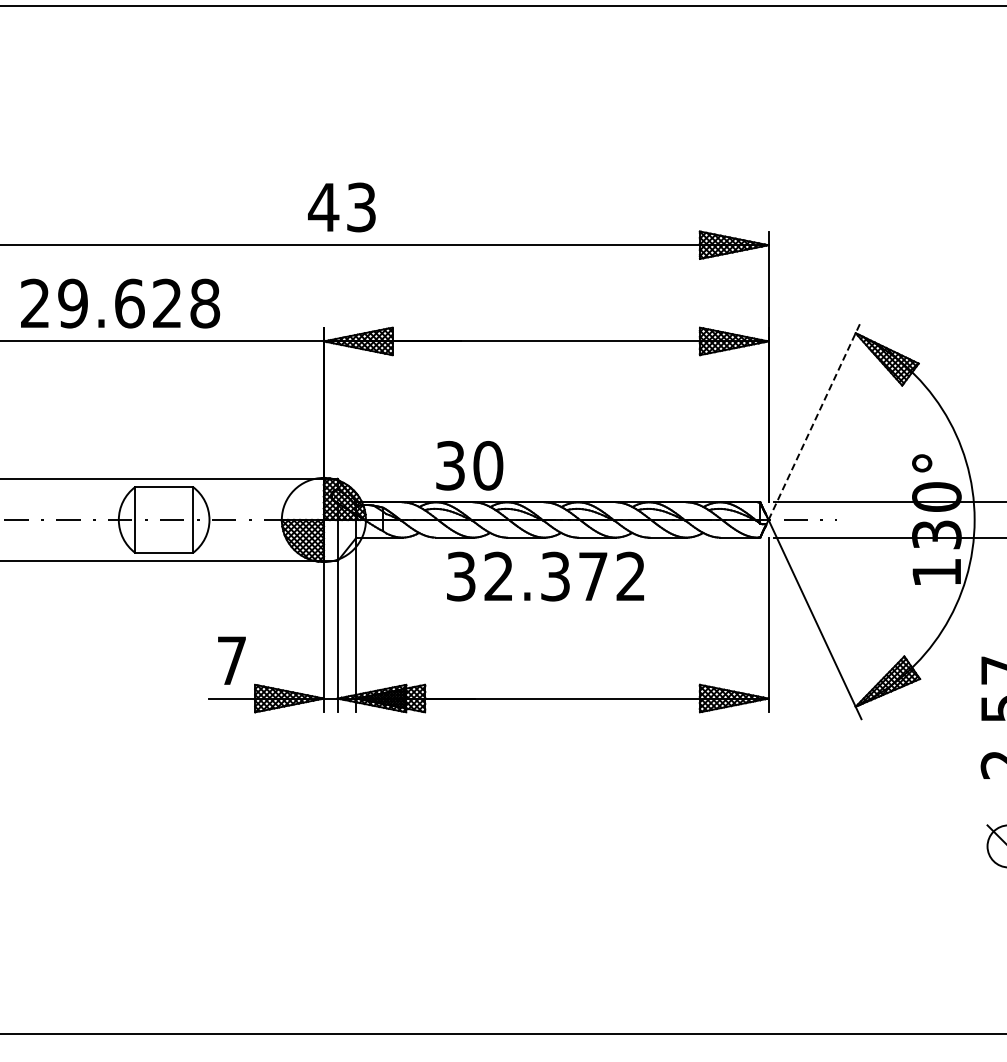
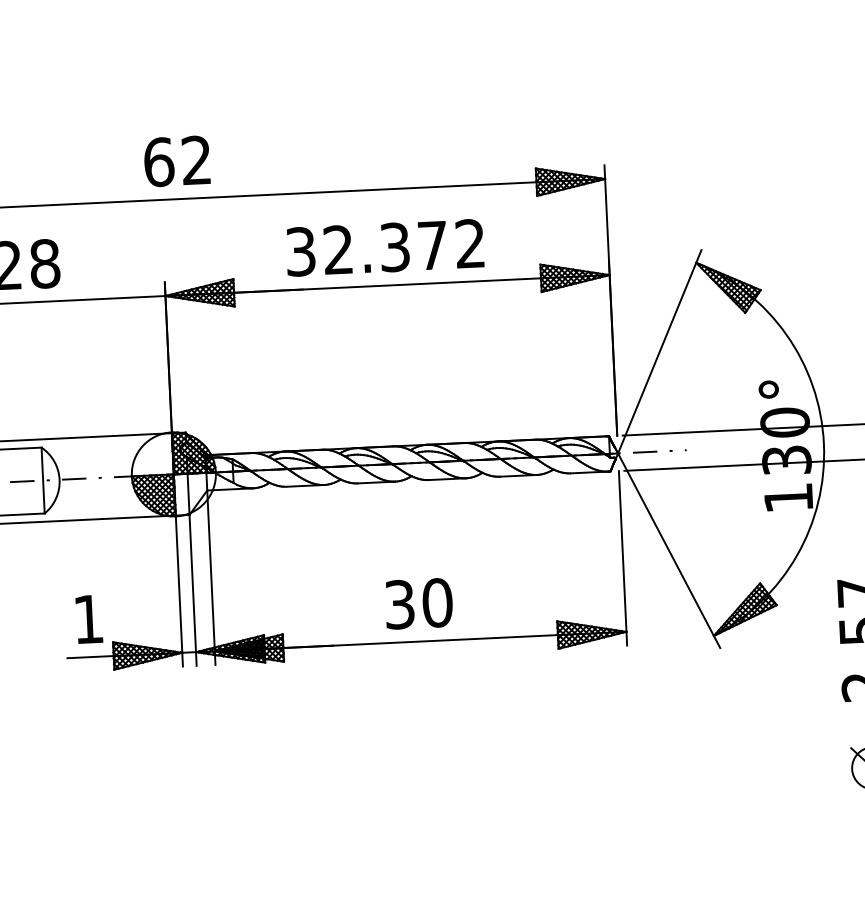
text: (341, 207) -> (176, 161), 43 -> 62
line: (815, 420) -> (660, 351), dashed -> solid
text: (469, 465) -> (418, 603), moved
text: (545, 576) -> (385, 247), moved
text: (231, 660) -> (88, 619), 7 -> 1

